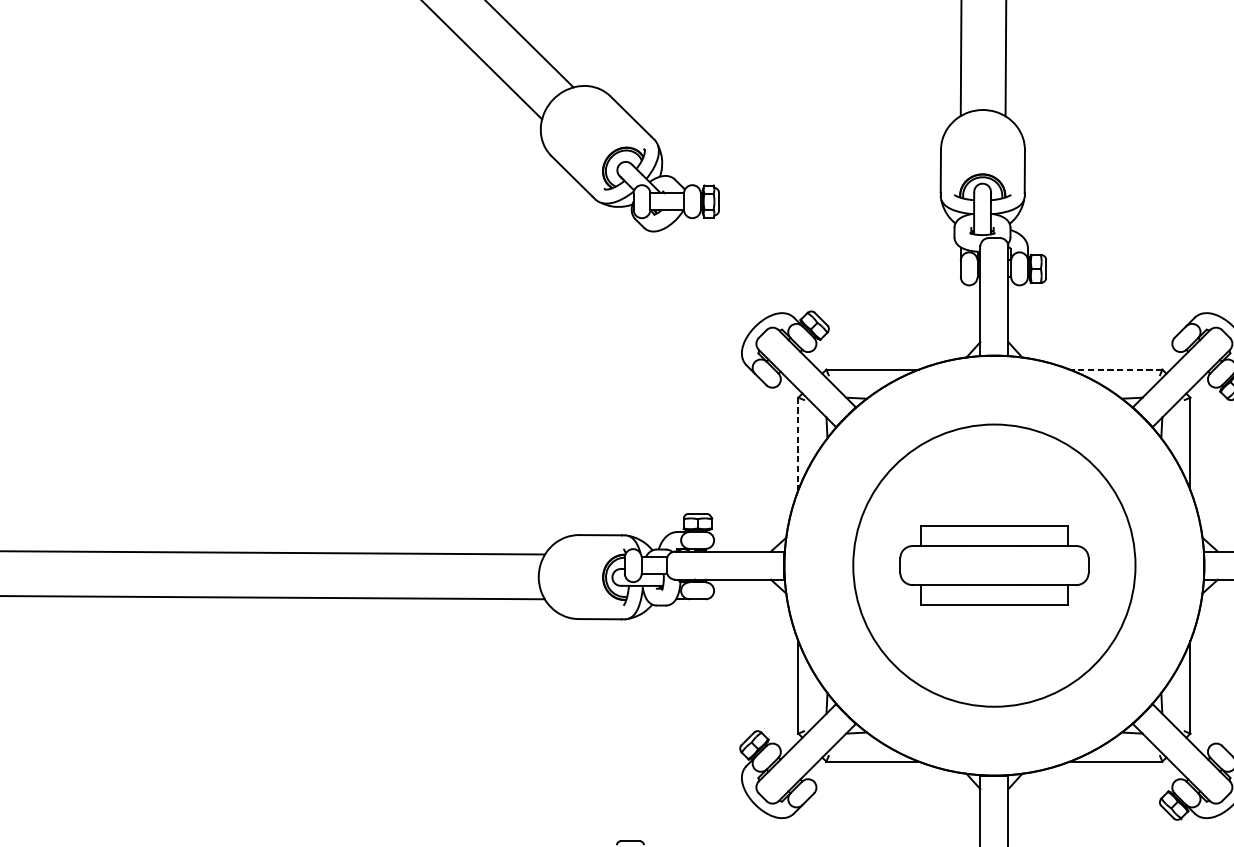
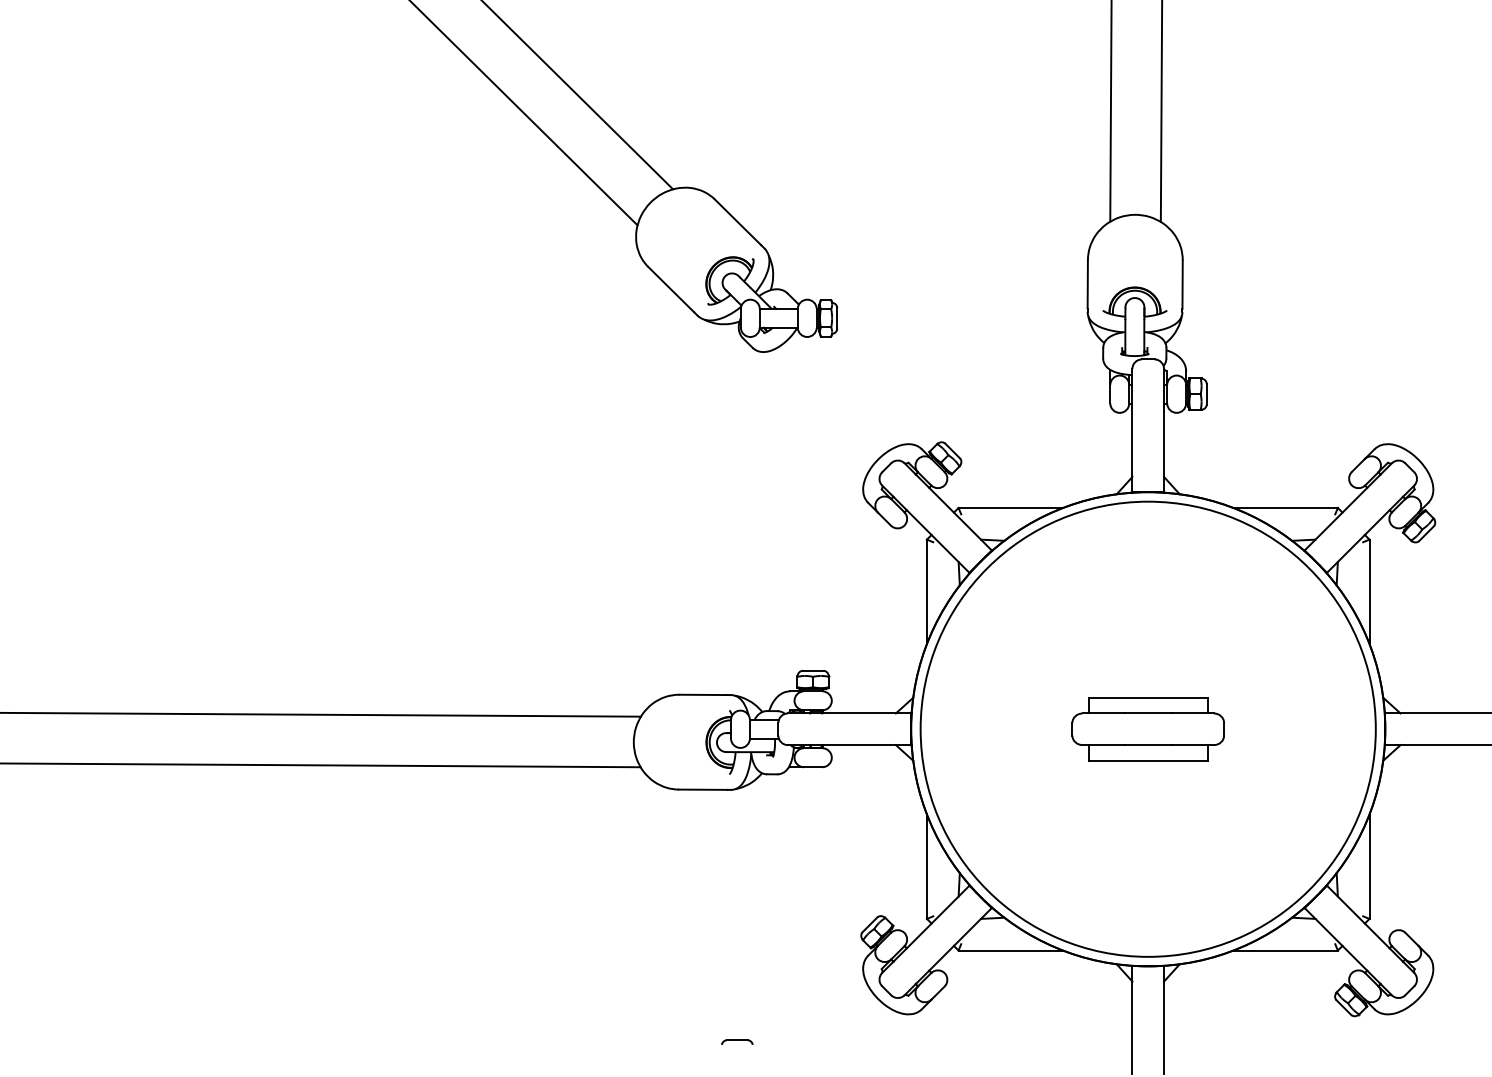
line: (1115, 370) -> (1285, 508), dashed -> solid
line: (798, 444) -> (926, 592), dashed -> solid
circle: (993, 564) -> (1147, 728), size x1.43
part: (993, 565) -> (1147, 729), size x0.71

